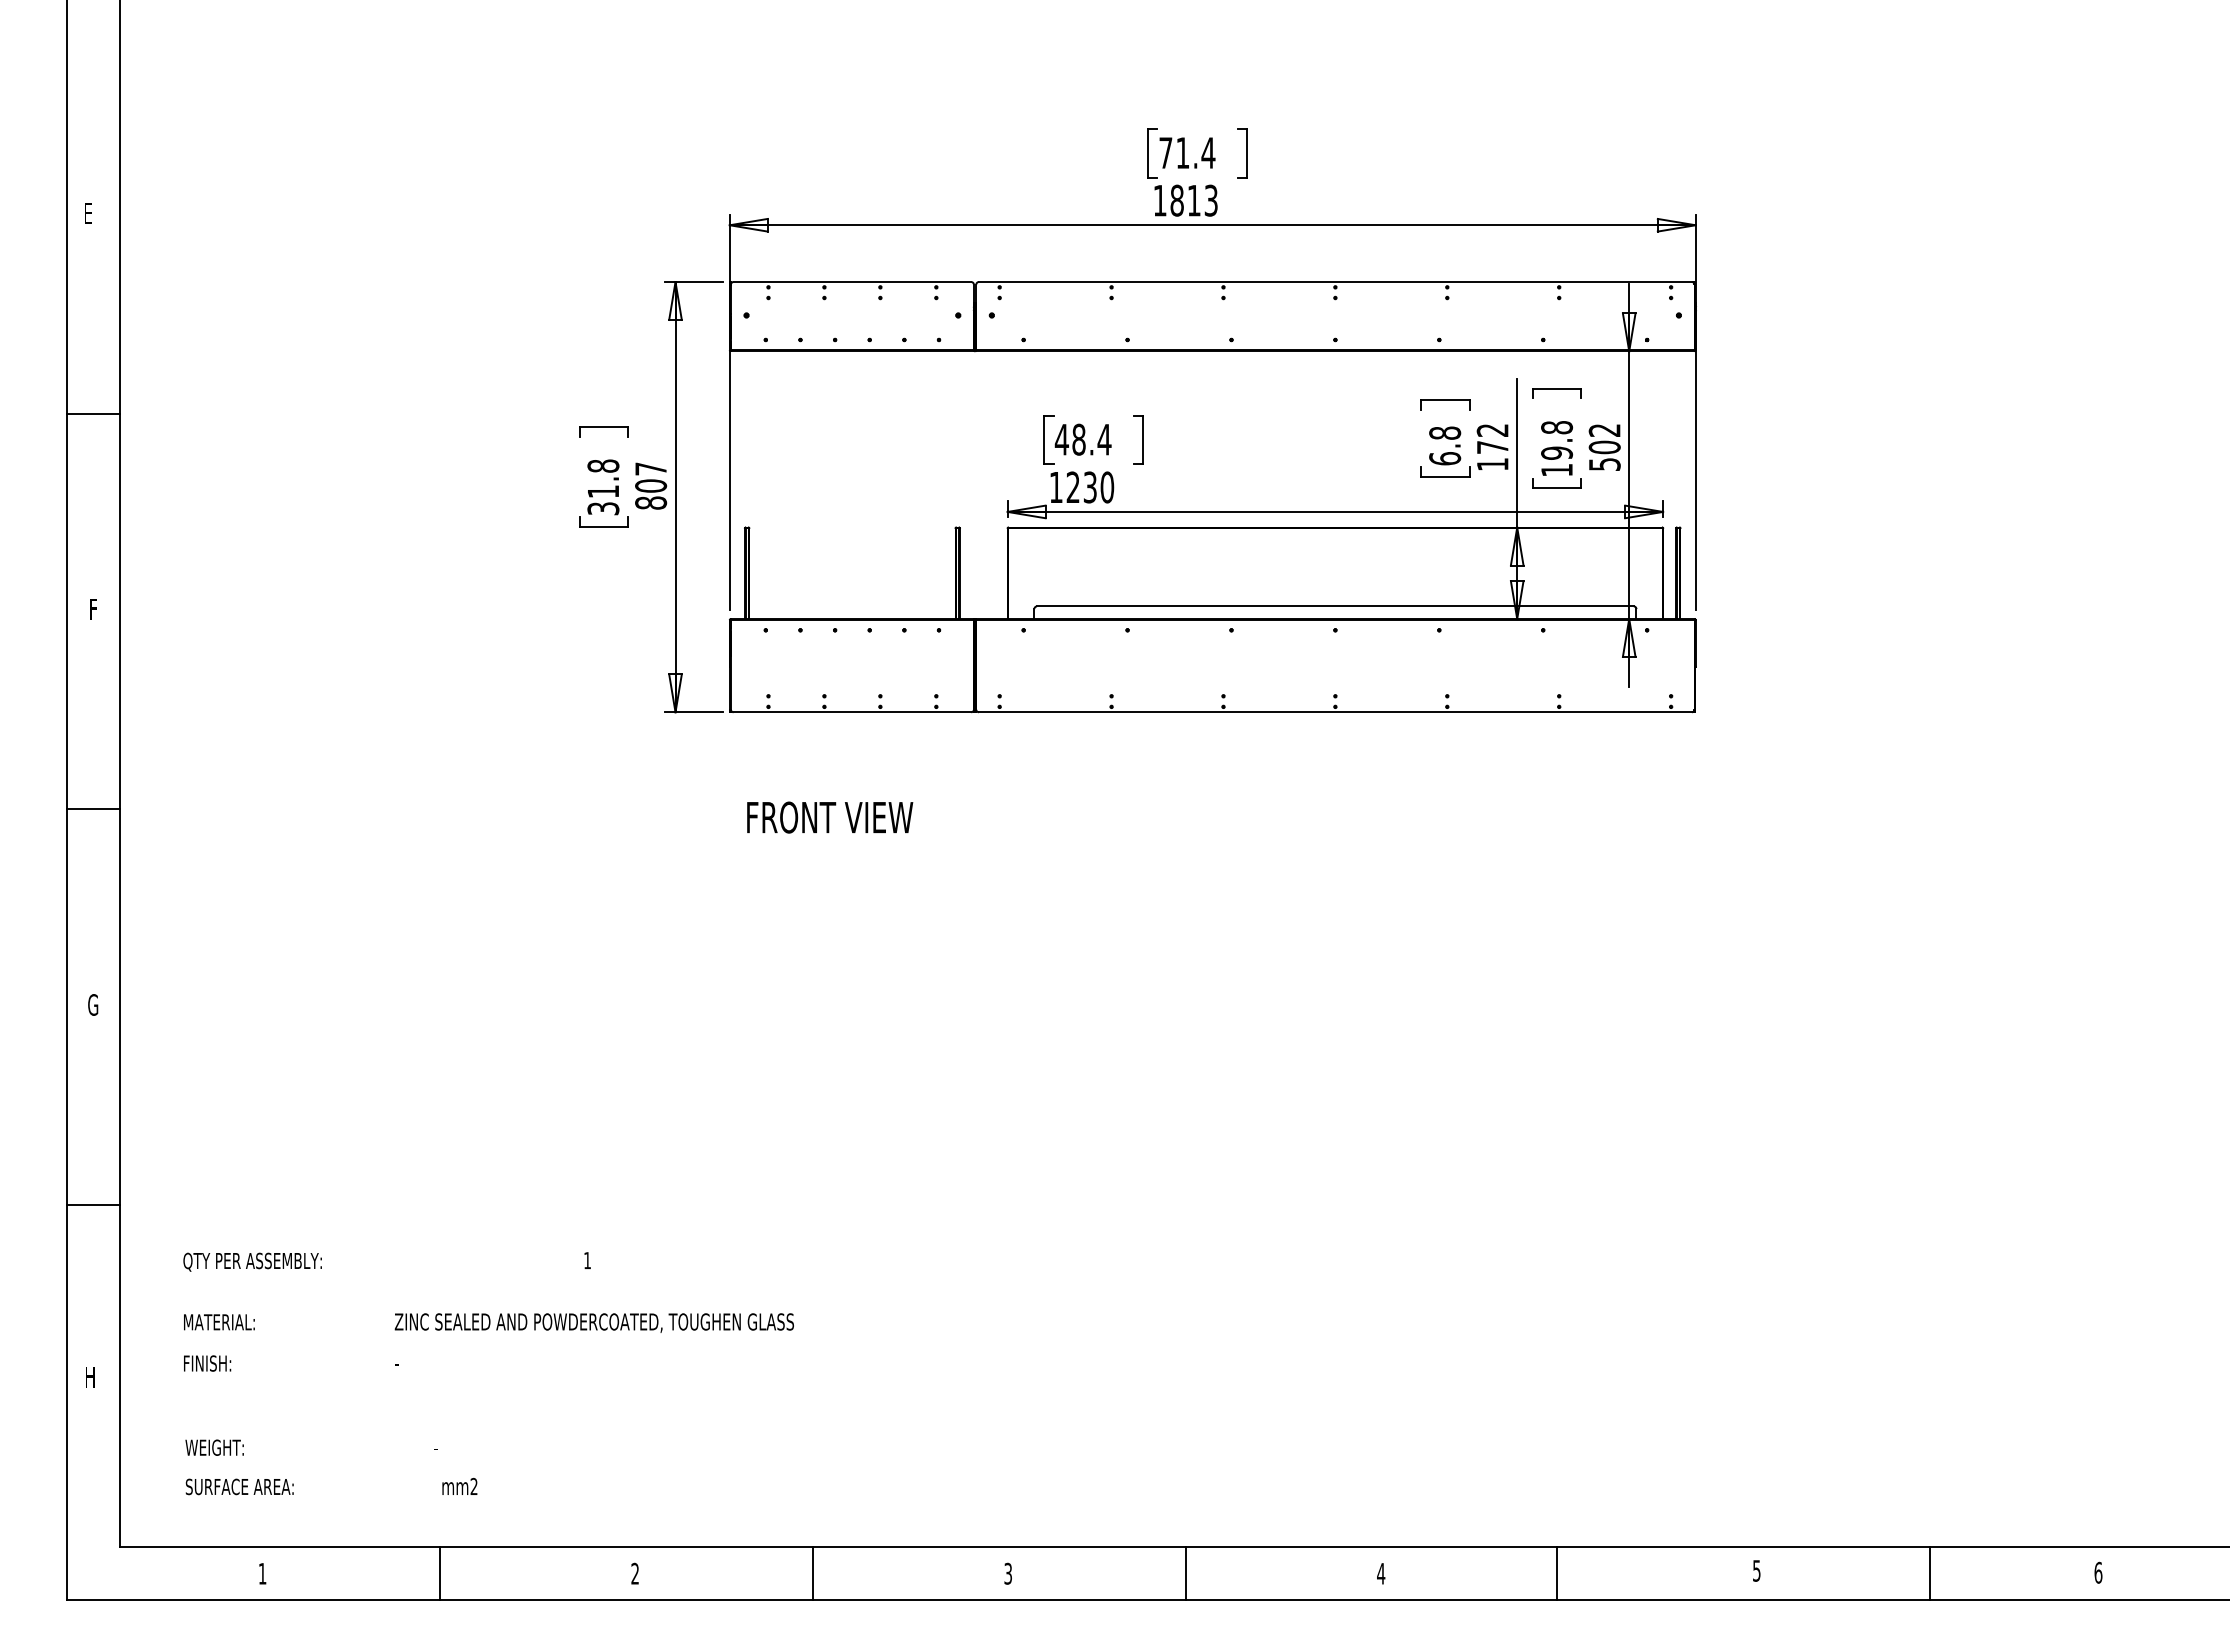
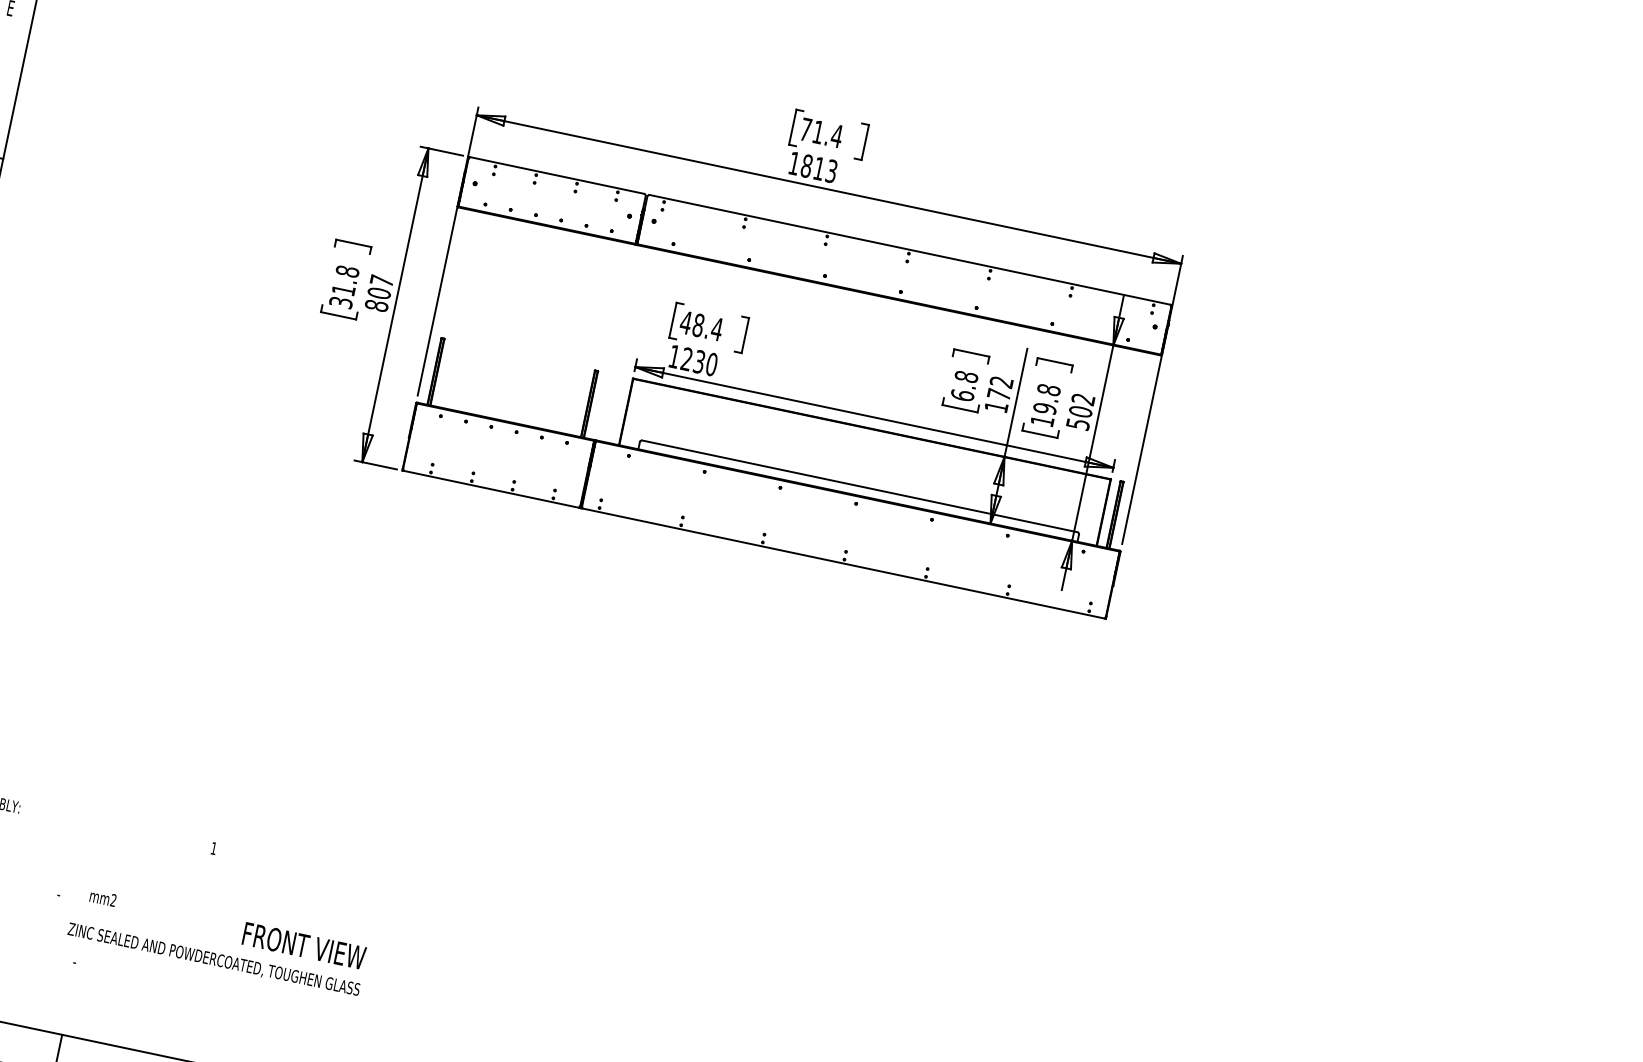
text: (830, 817) -> (304, 945), moved
text: (593, 1322) -> (213, 959), moved
text: (459, 1485) -> (103, 897), moved

